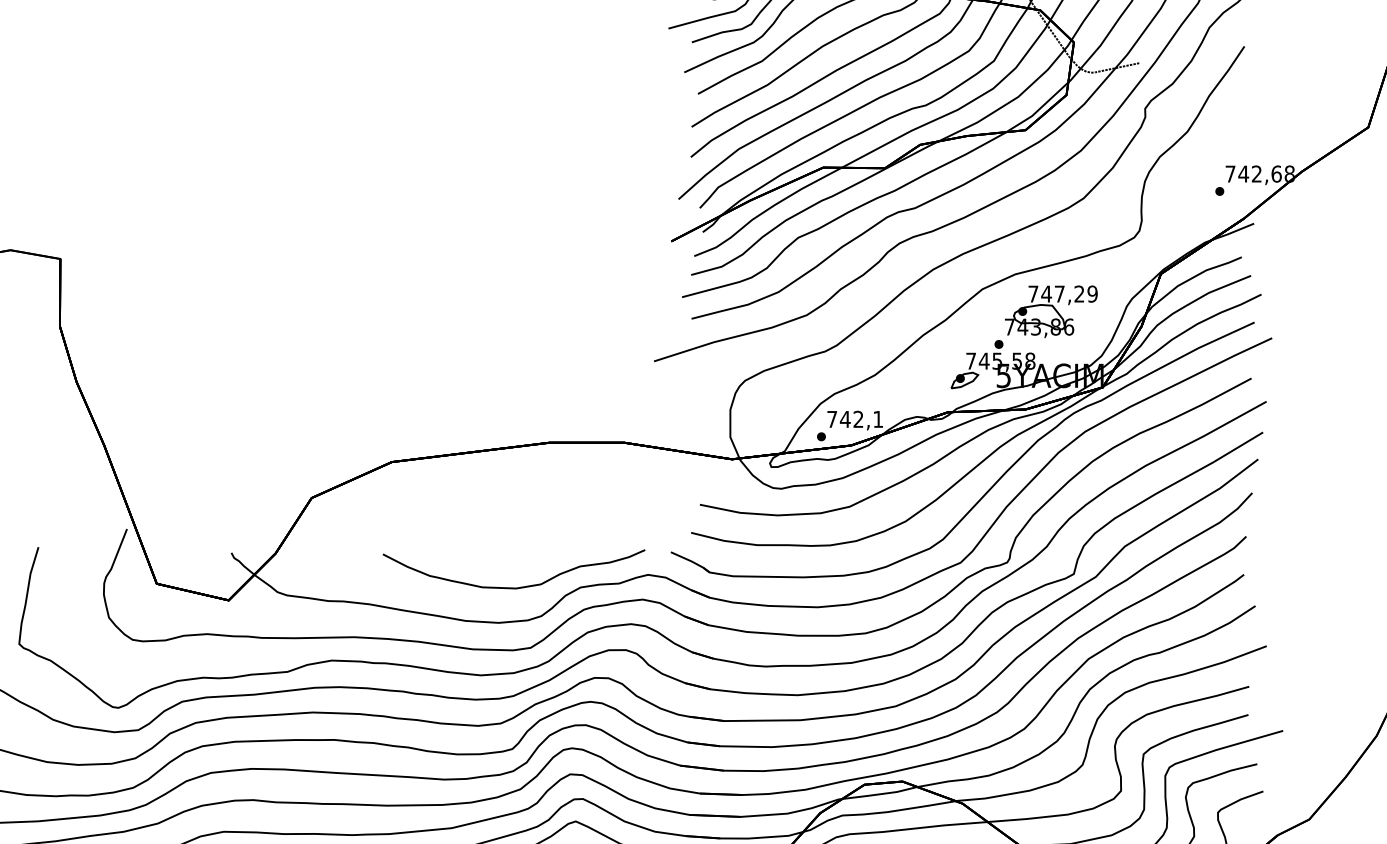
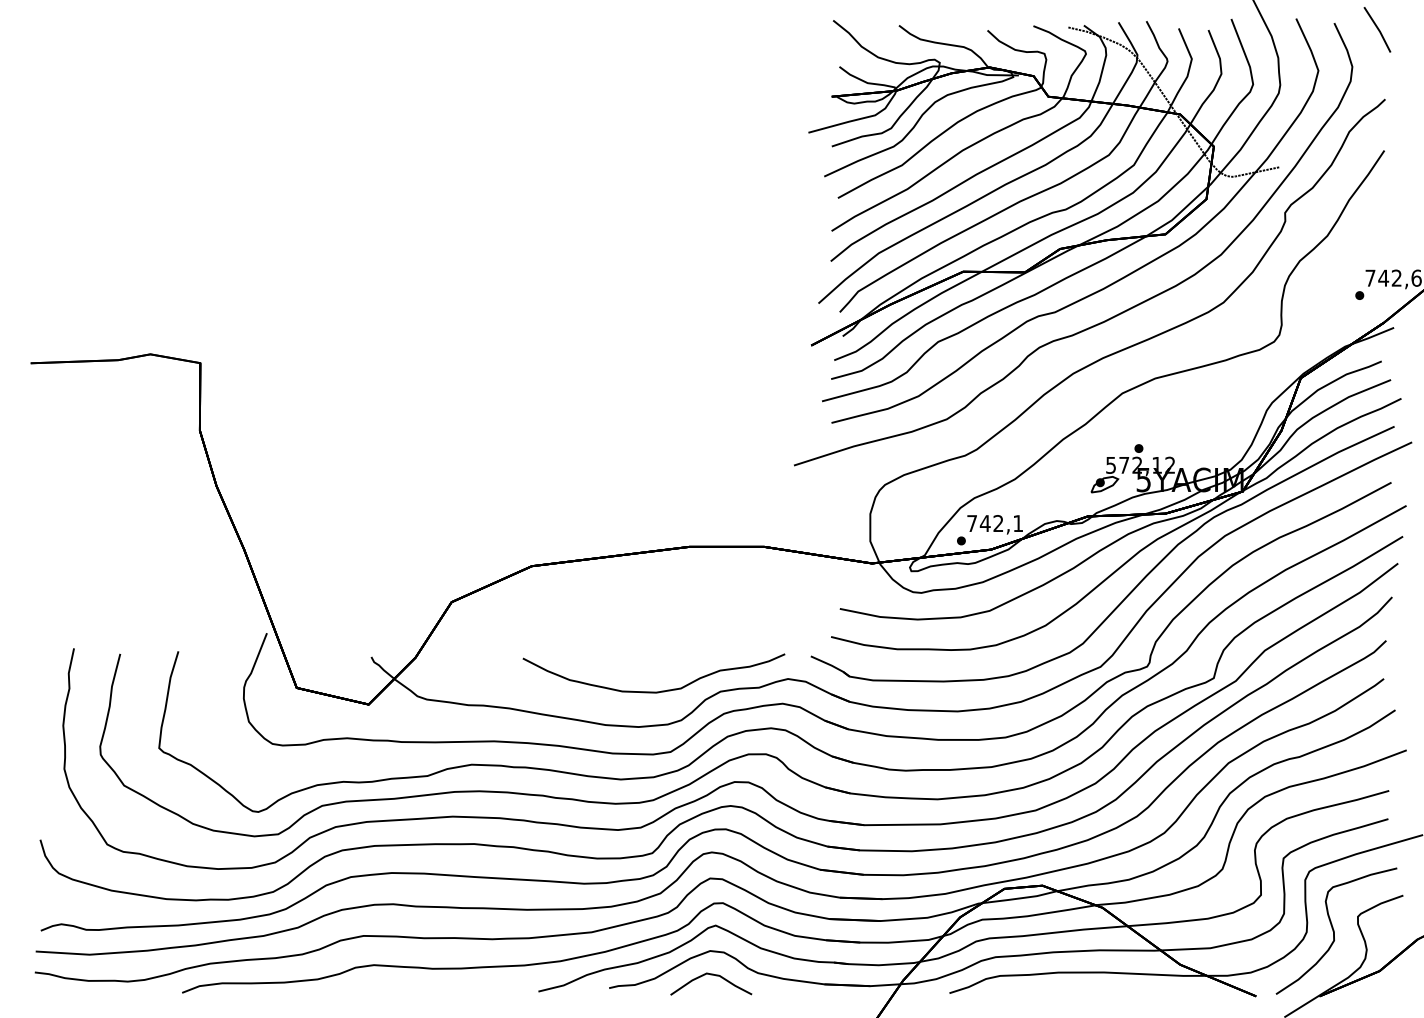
part: (1050, 311) -> (1190, 415), removed
text: (1000, 360) -> (1140, 464), 745,58 -> 572,12

